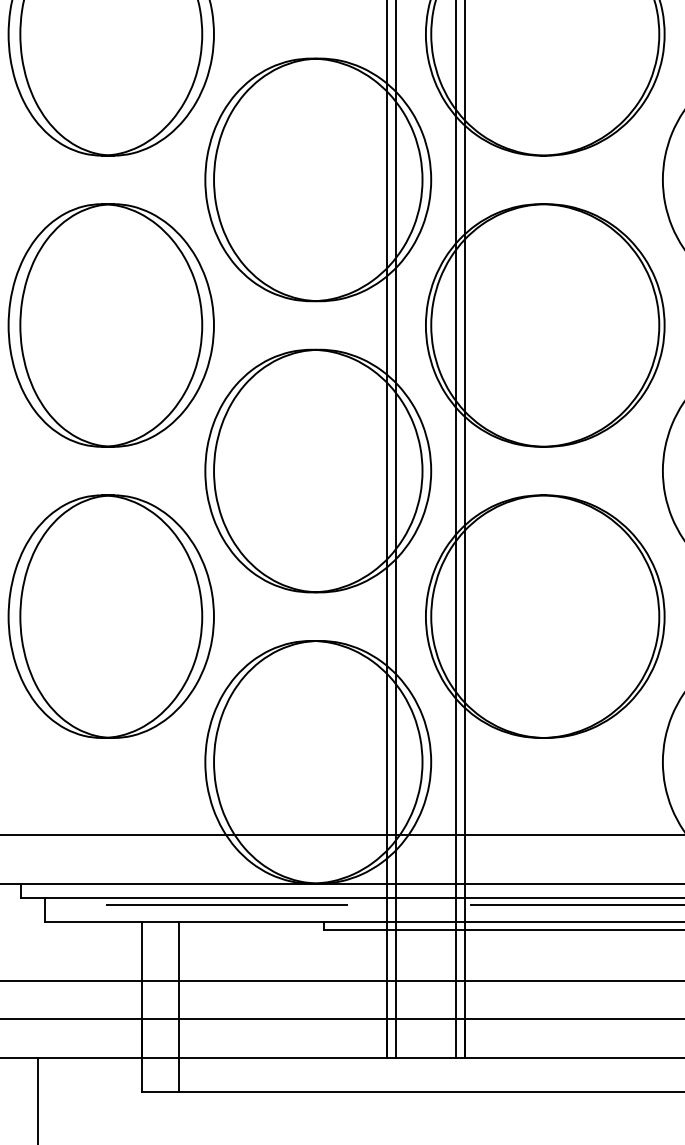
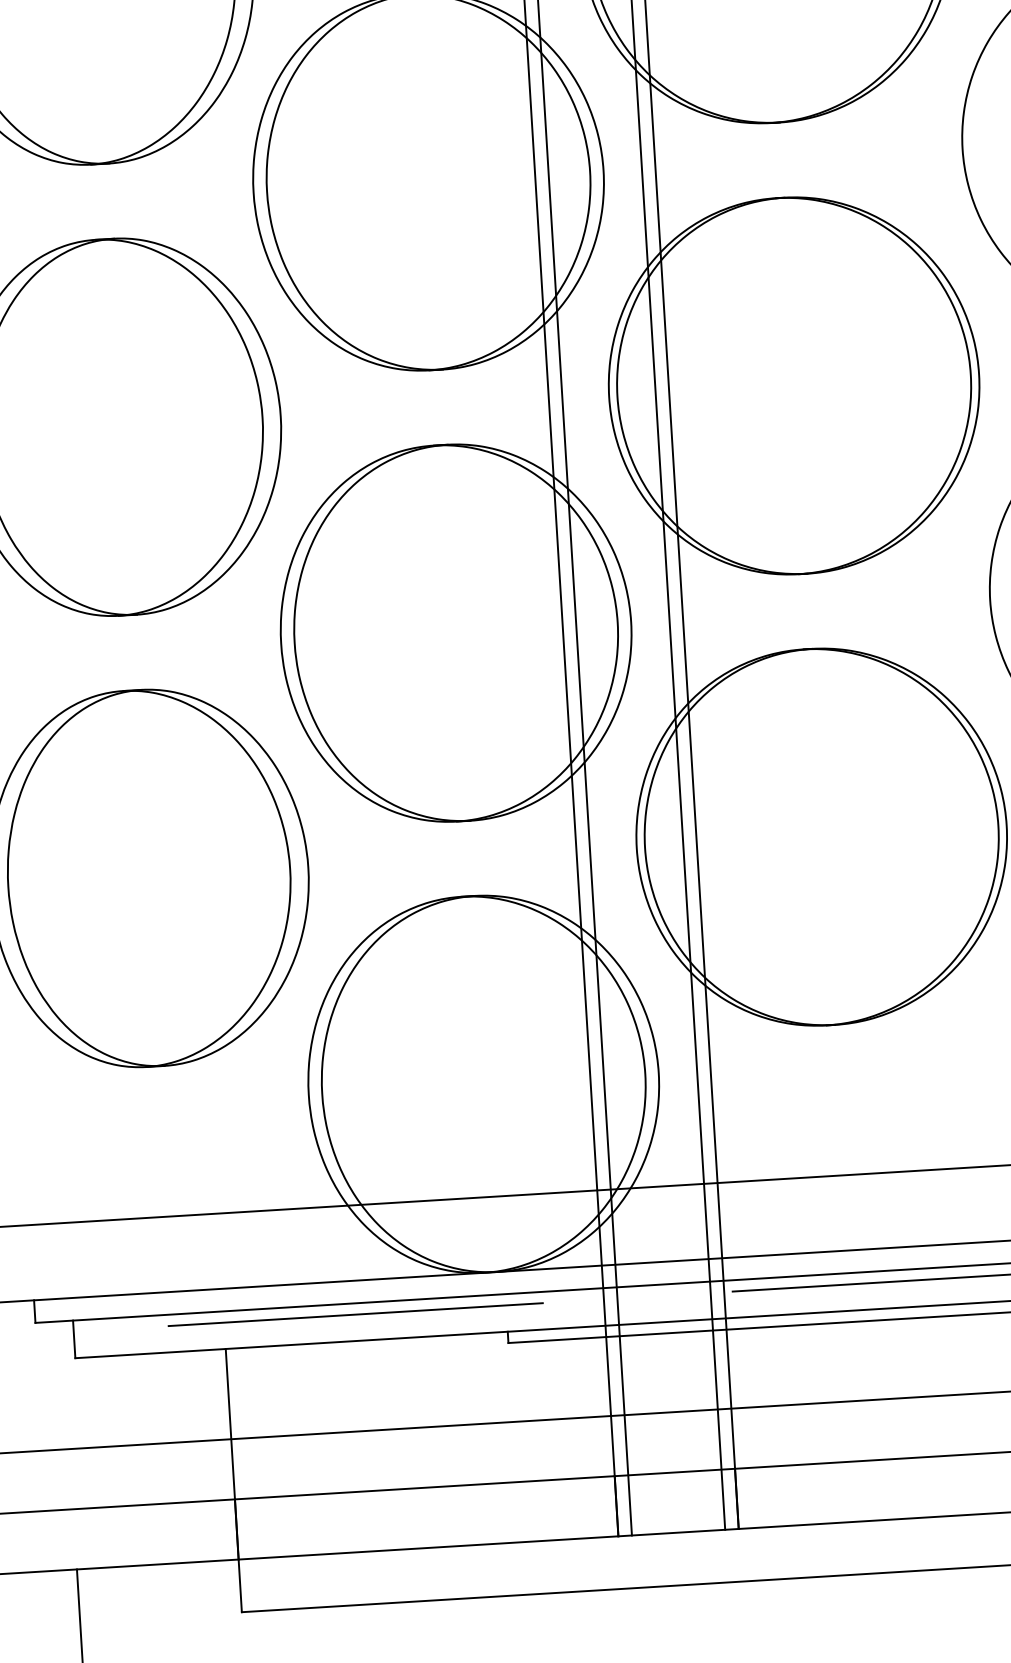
line: (179, 1007) -> (291, 1477), removed

